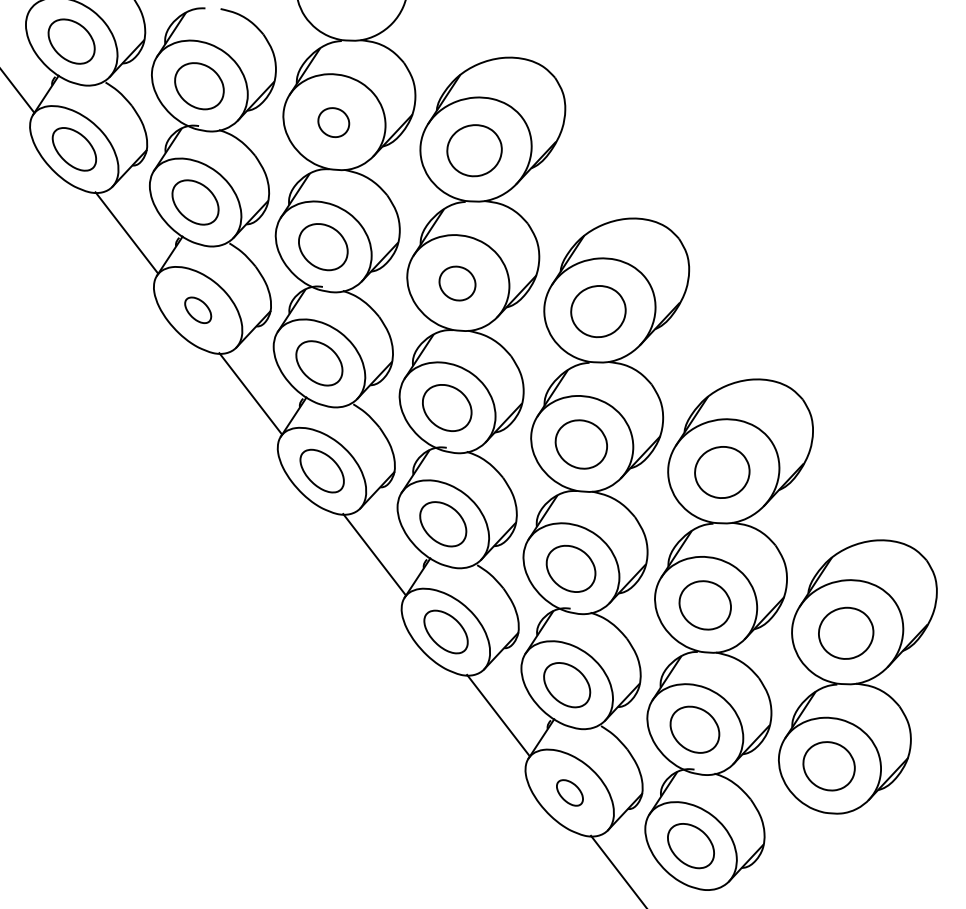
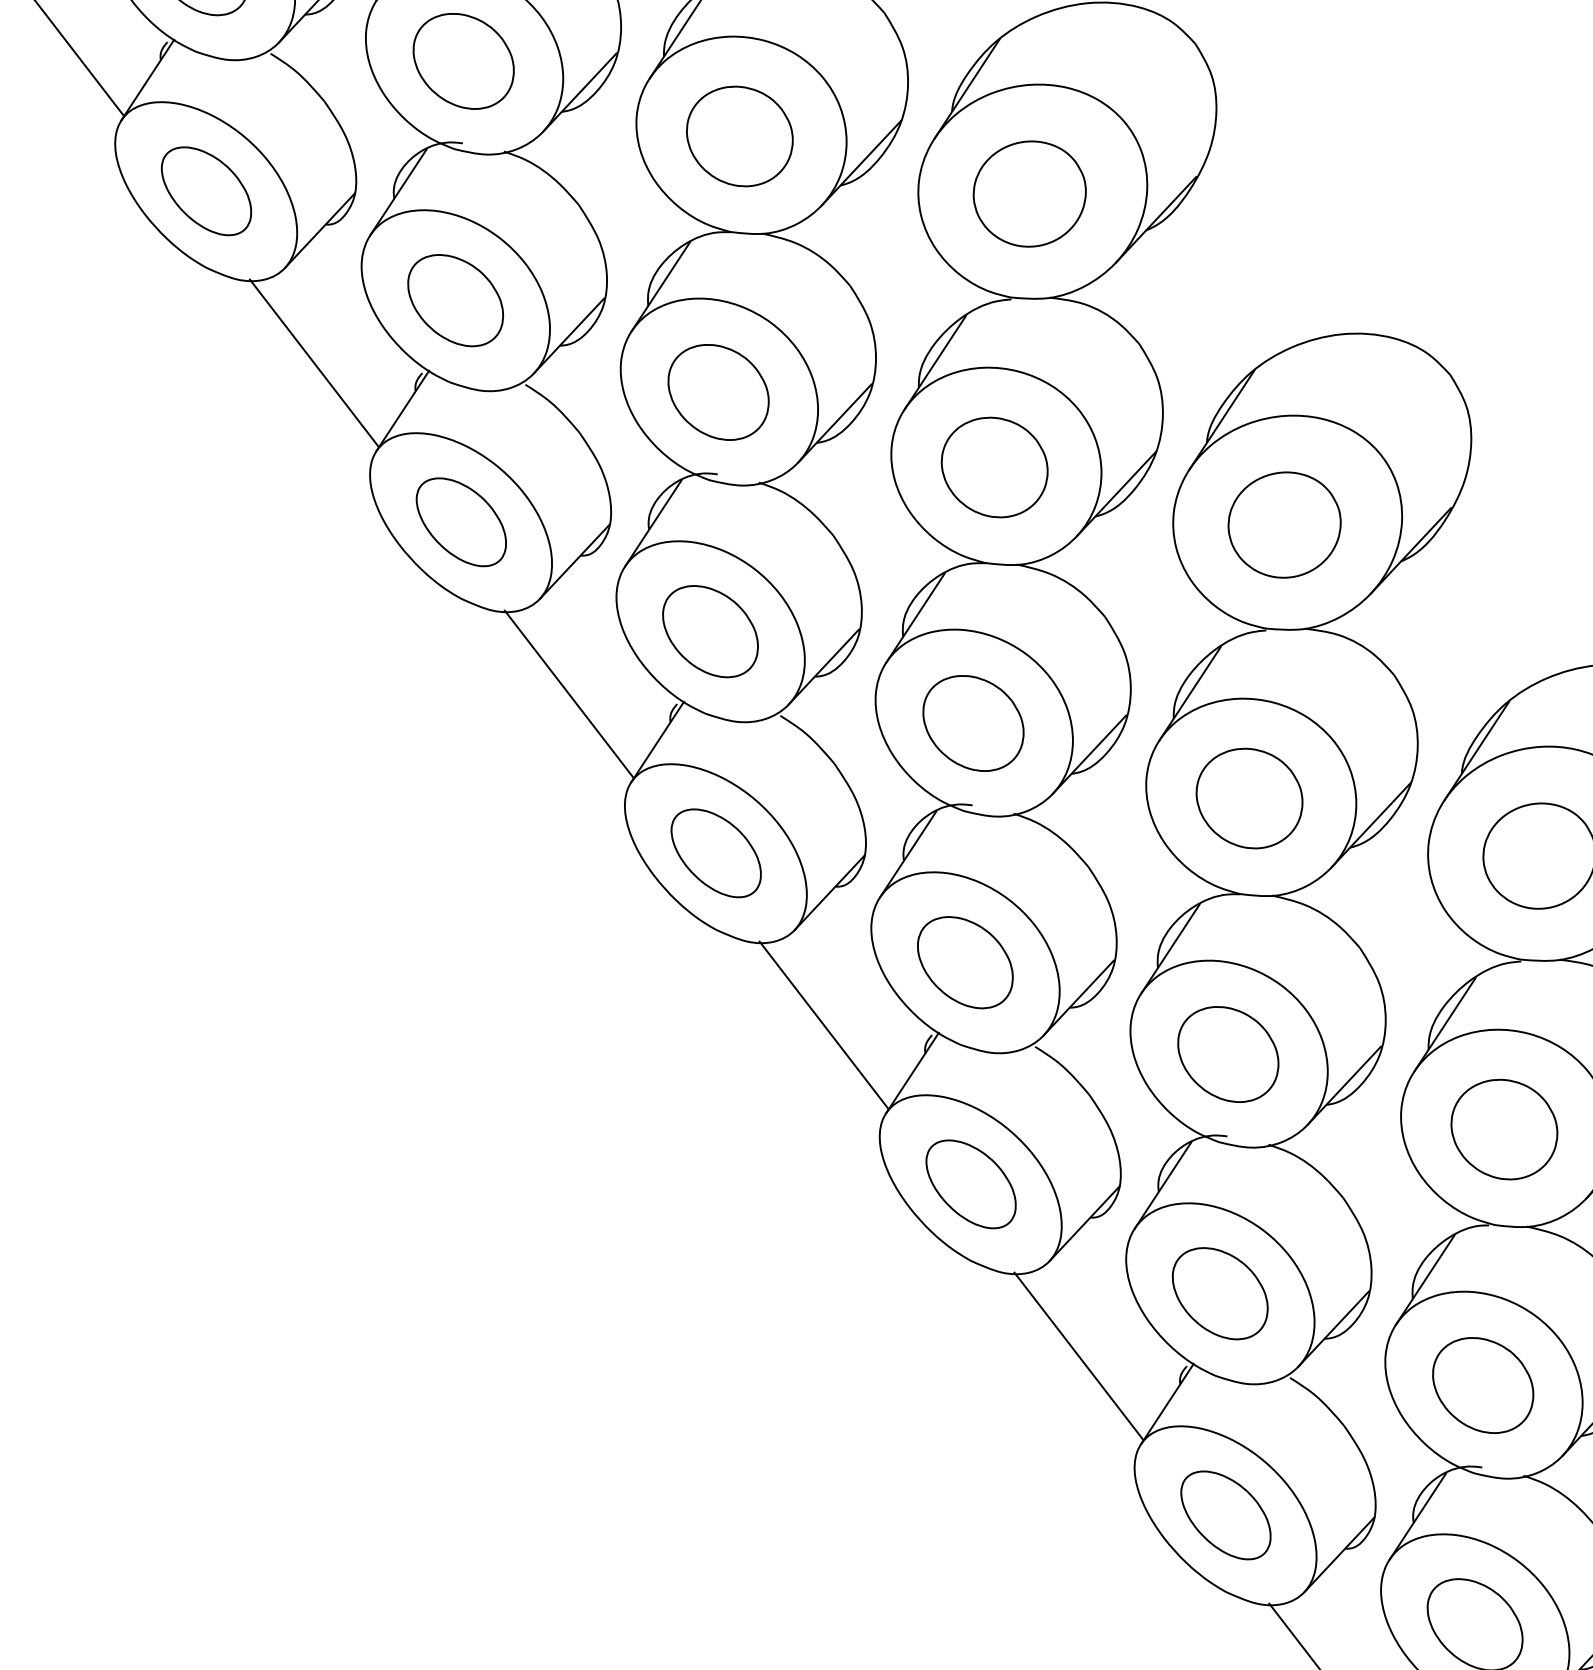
part: (333, 122) -> (739, 136), size x1.67
part: (457, 283) -> (994, 467), size x1.43
part: (197, 310) -> (459, 522), size x1.67
part: (569, 792) -> (1225, 1514), size x1.67

